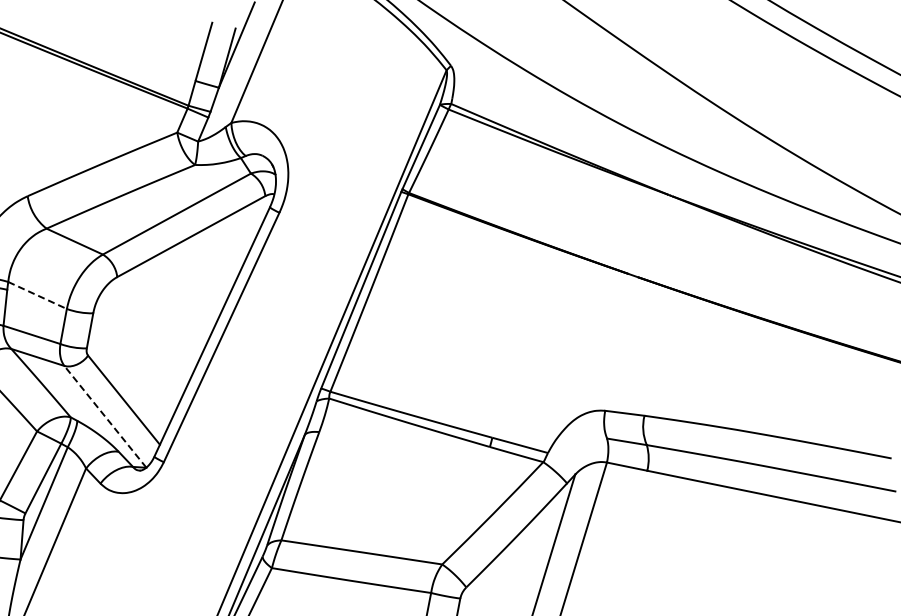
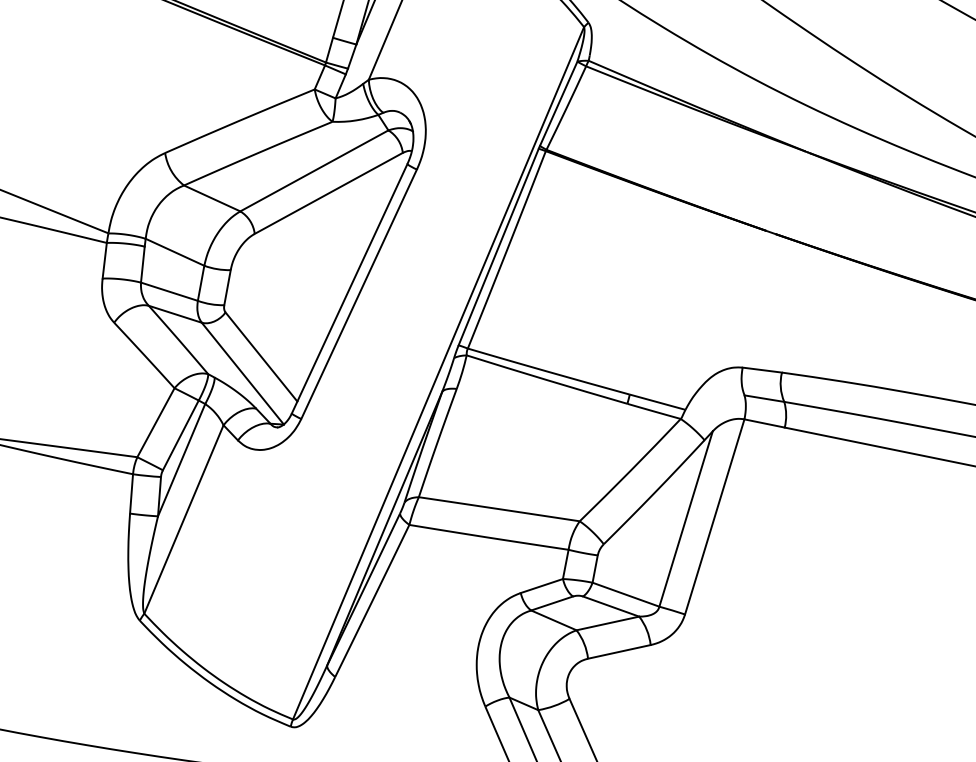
line: (38, 295) -> (175, 252), dashed -> solid
line: (105, 416) -> (242, 373), dashed -> solid

